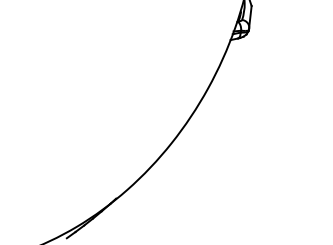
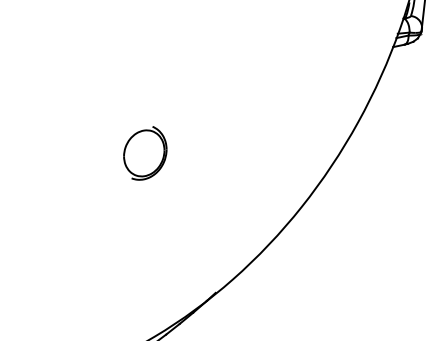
part: (70, 108) -> (144, 153), added

